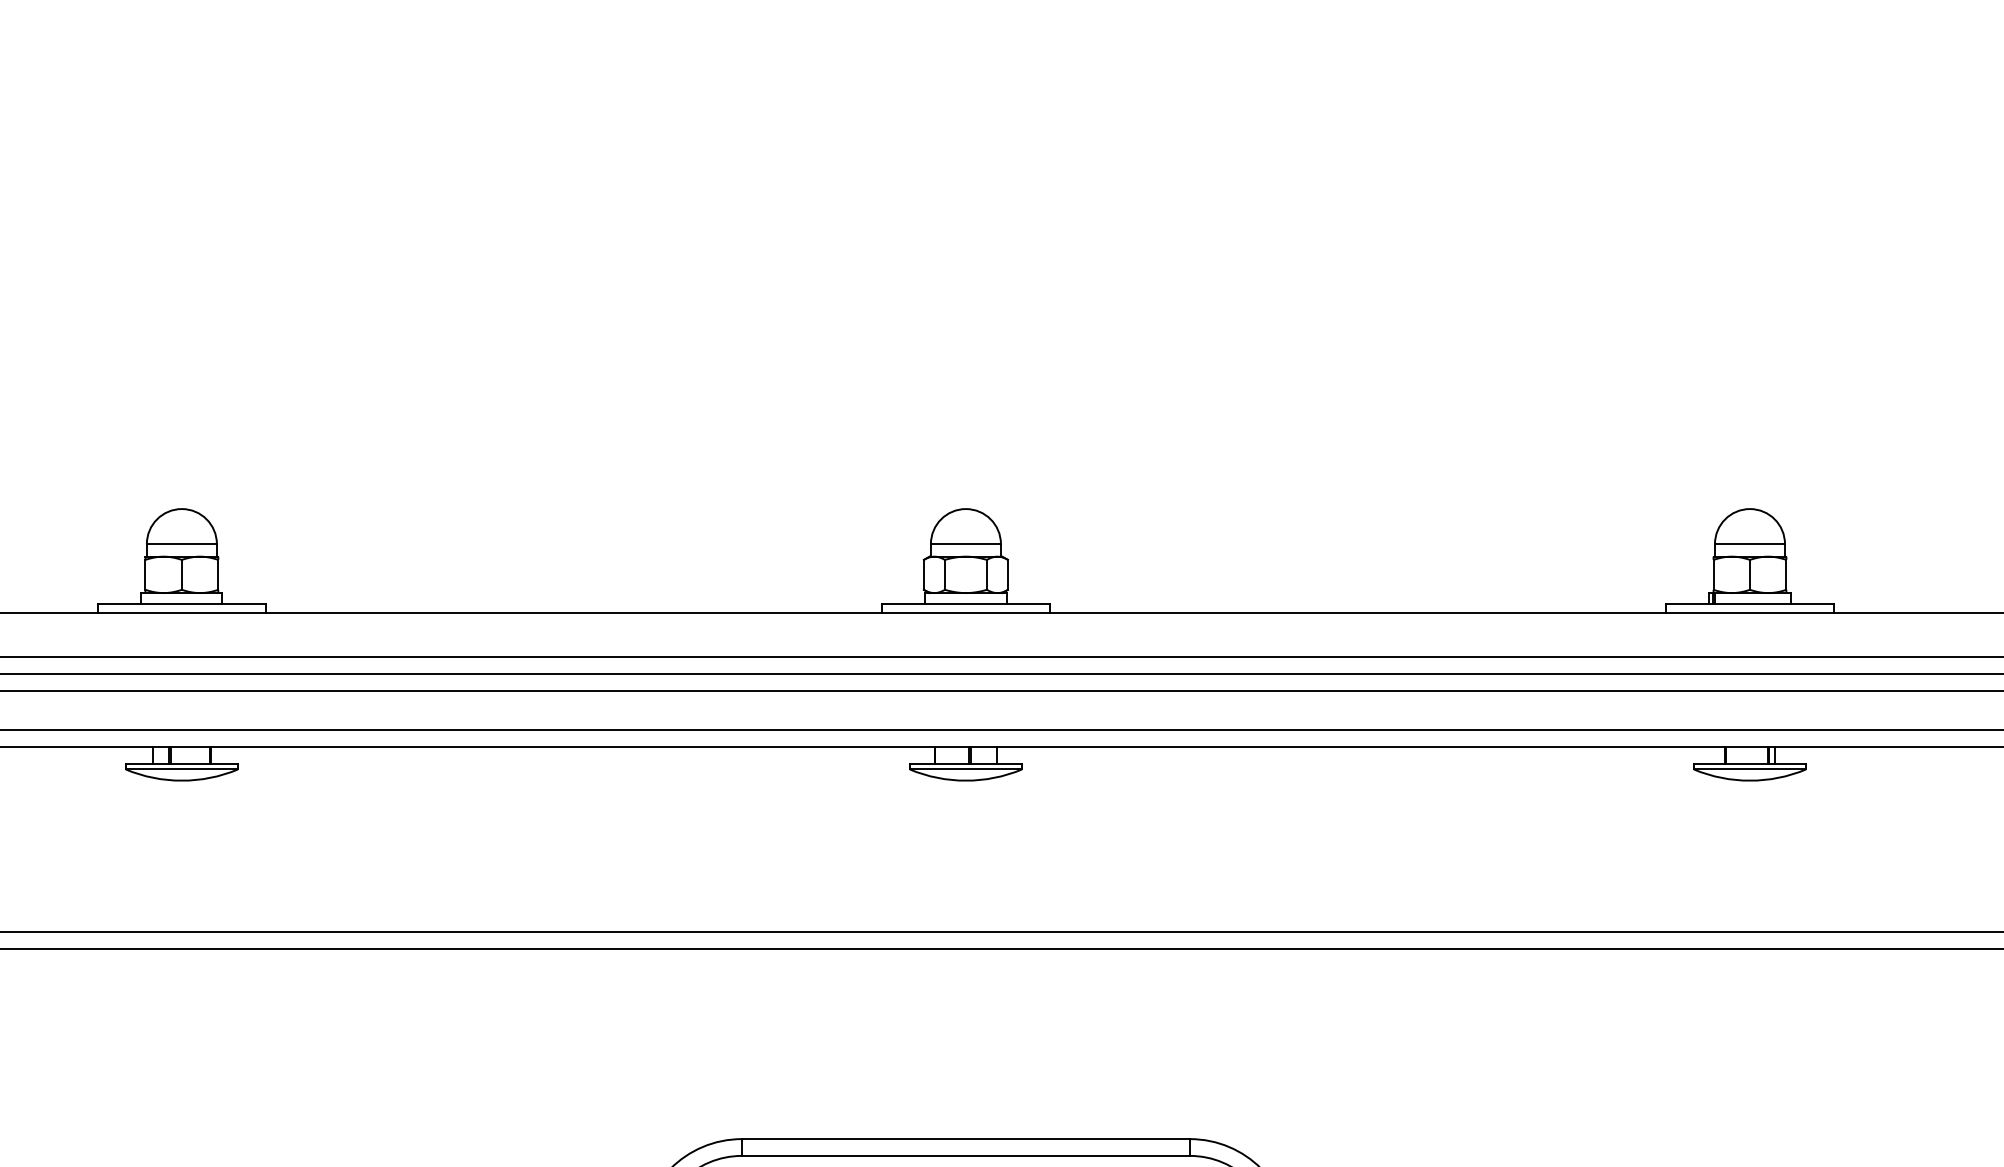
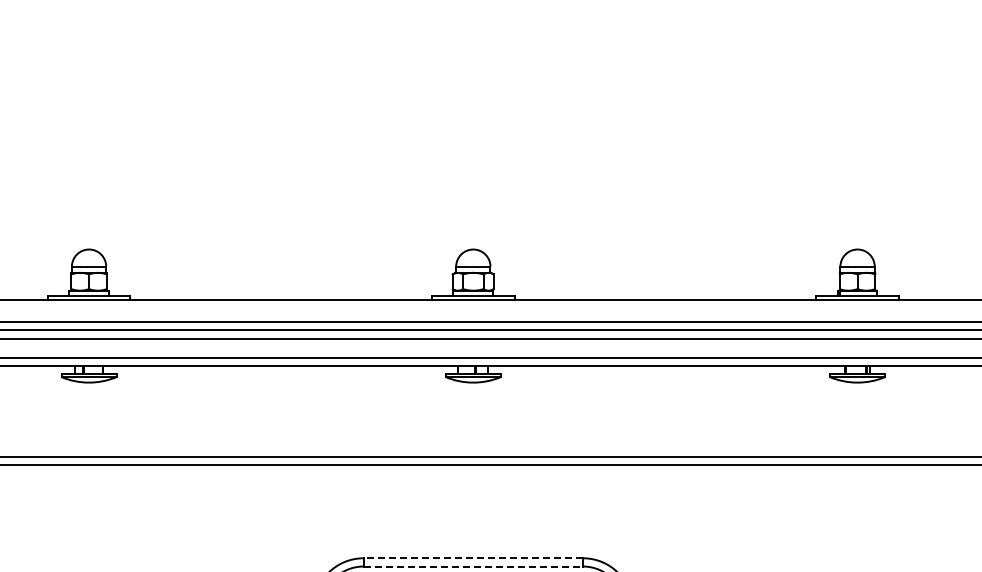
line: (966, 1139) -> (473, 558), solid -> dashed
line: (966, 1155) -> (473, 566), solid -> dashed

